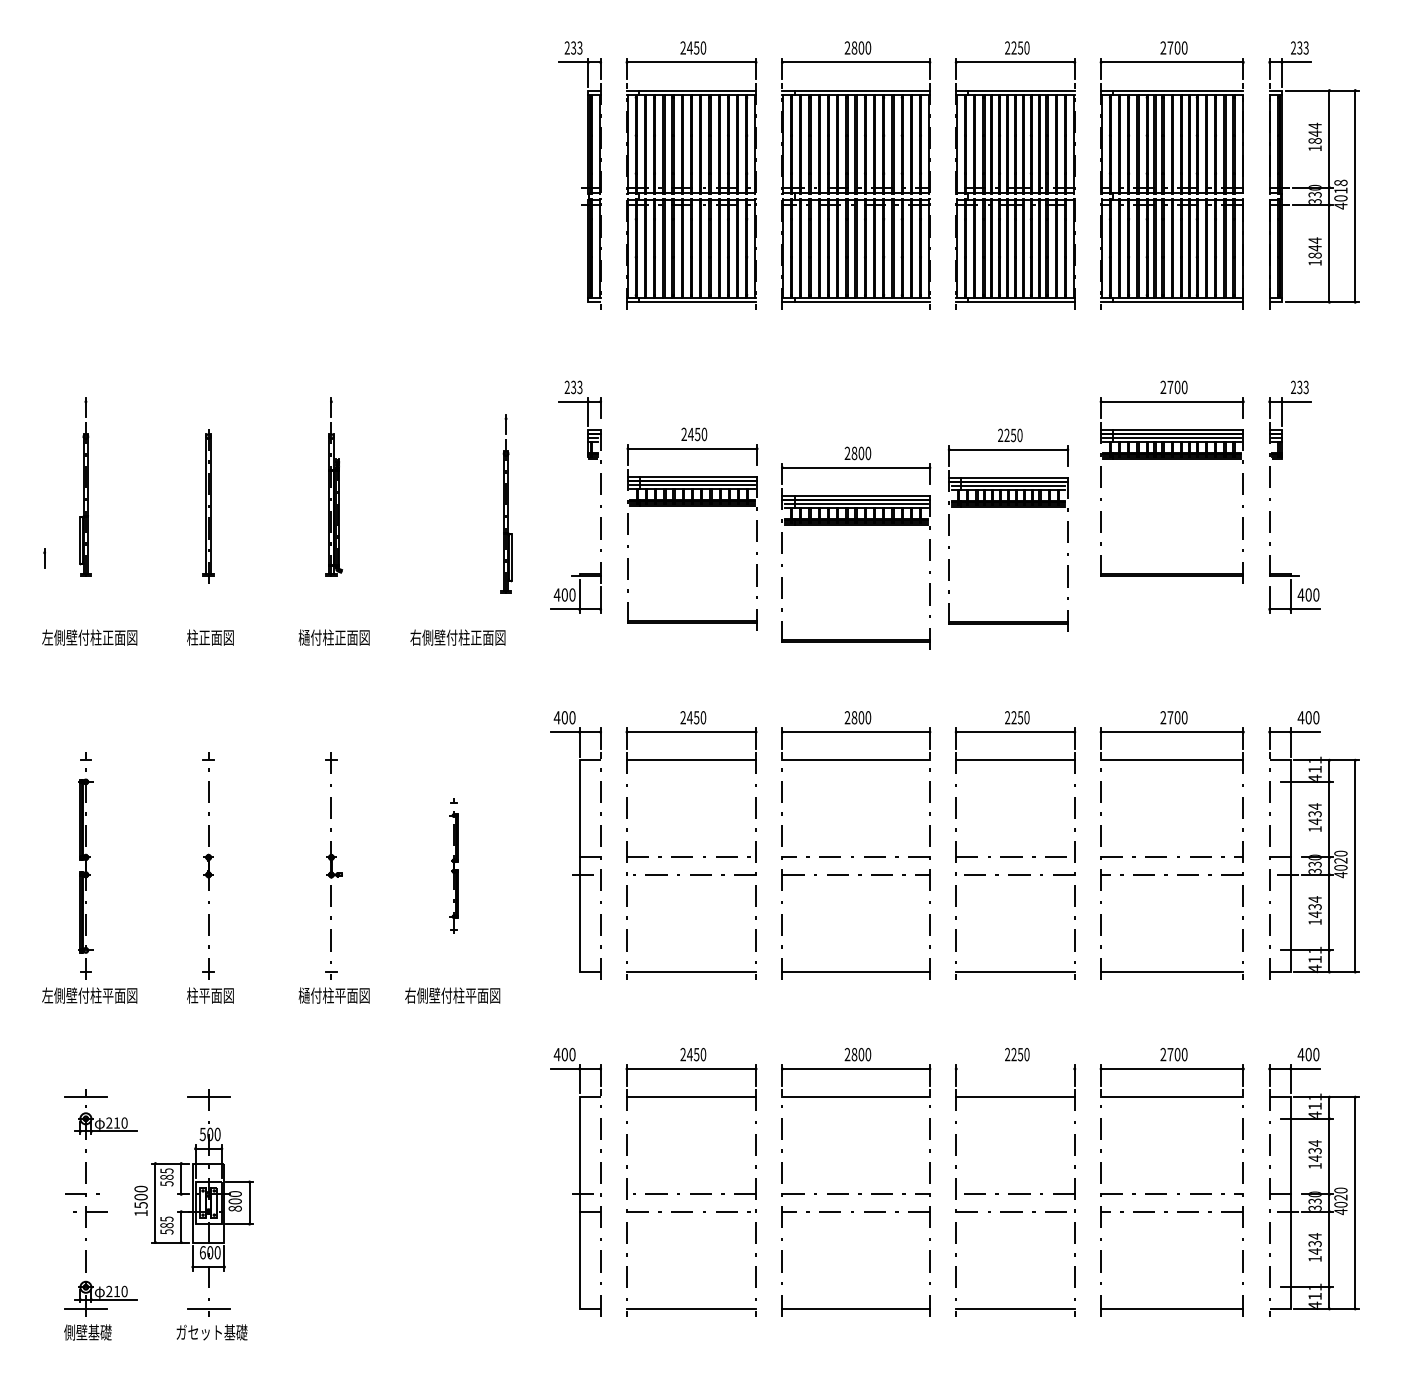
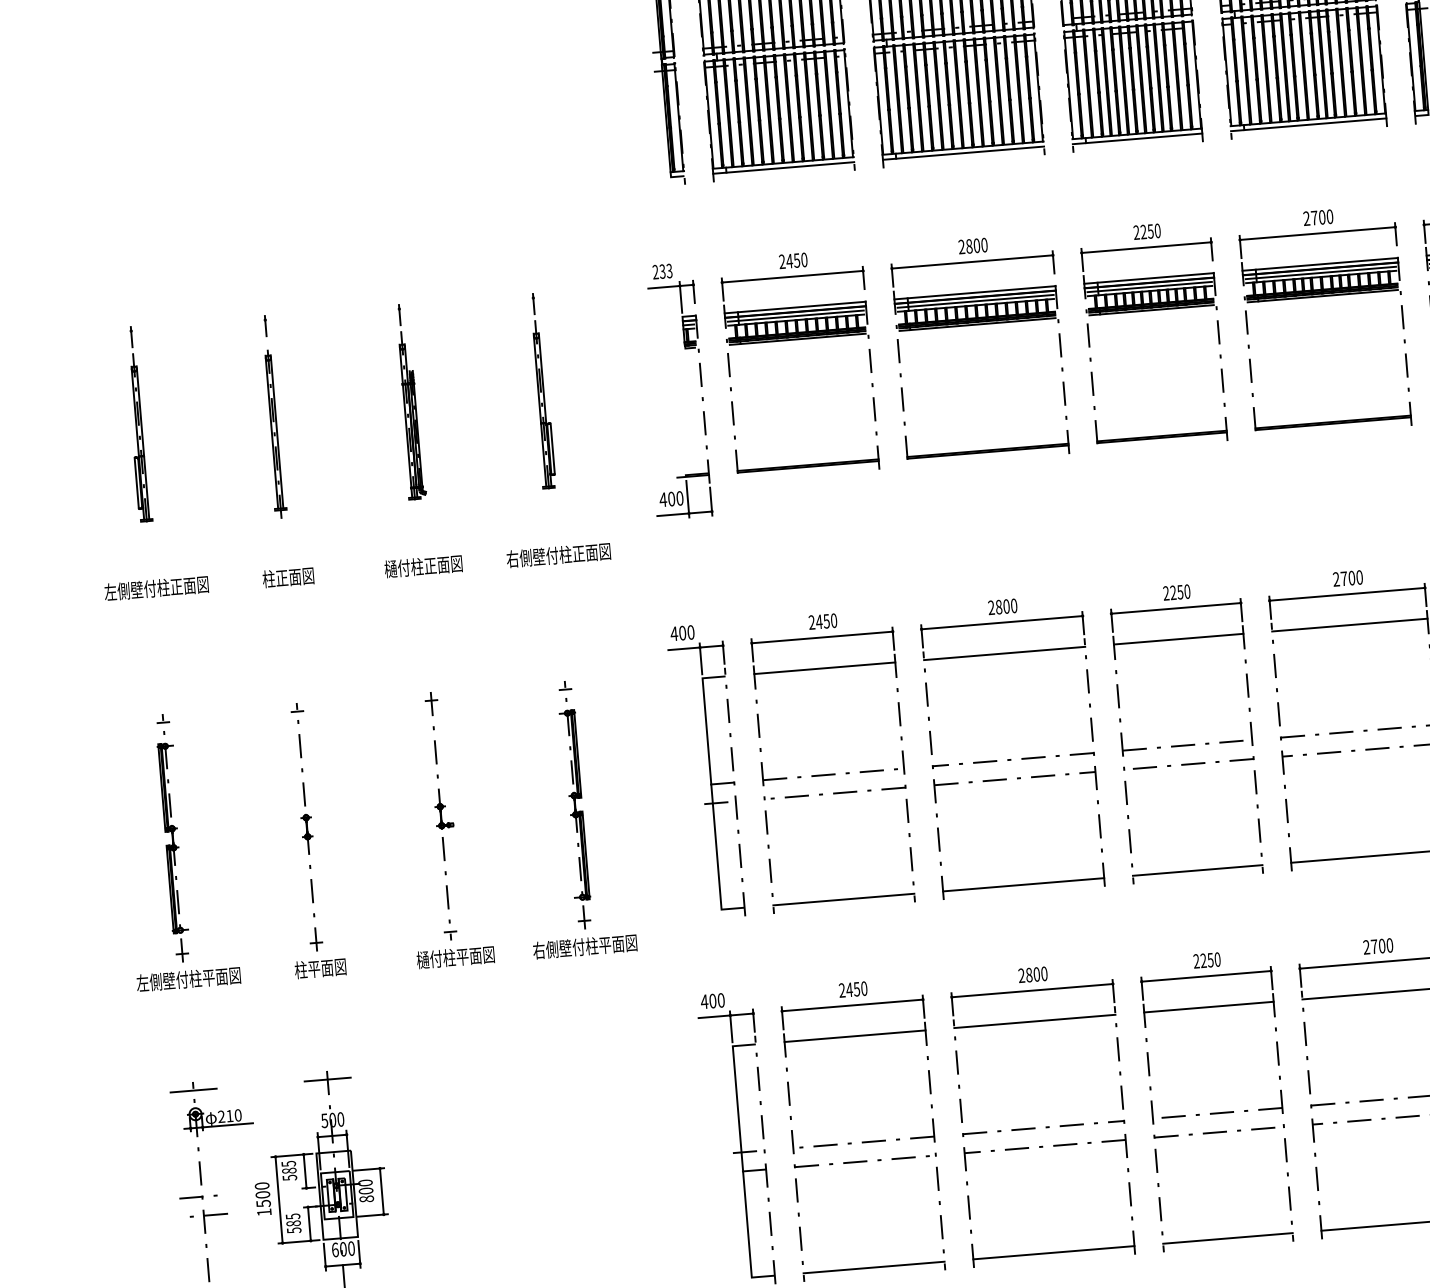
part: (506, 503) -> (541, 390), moved
part: (692, 506) -> (797, 339), moved
part: (1008, 507) -> (1151, 310), moved
part: (856, 525) -> (978, 324), moved
line: (44, 558) -> (265, 326), moved
part: (453, 865) -> (574, 804), size x1.67
line: (1015, 1068) -> (1206, 975), added

